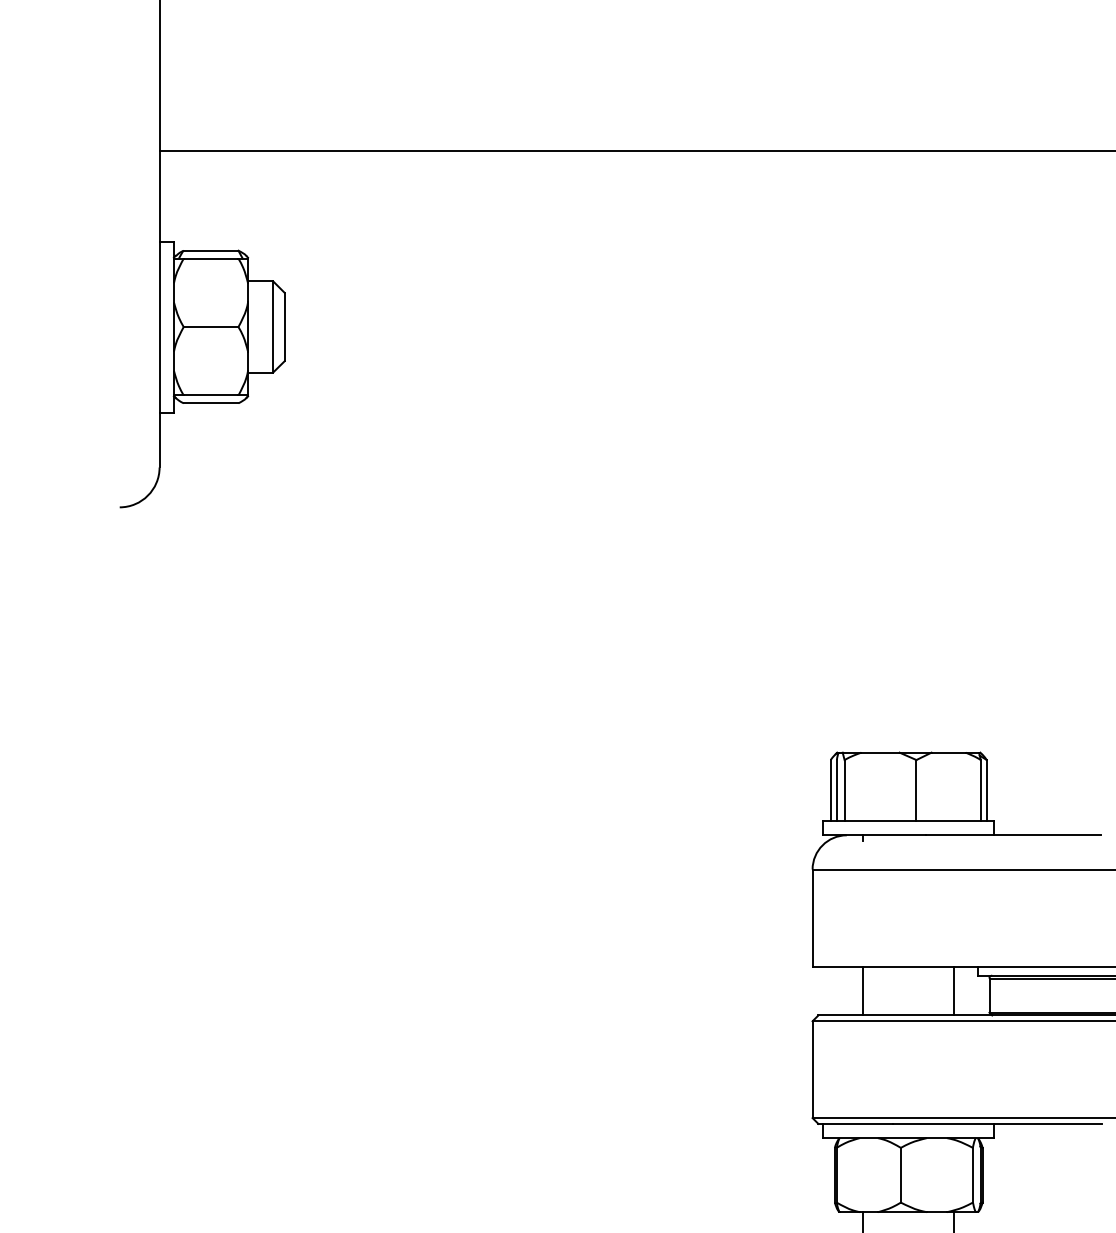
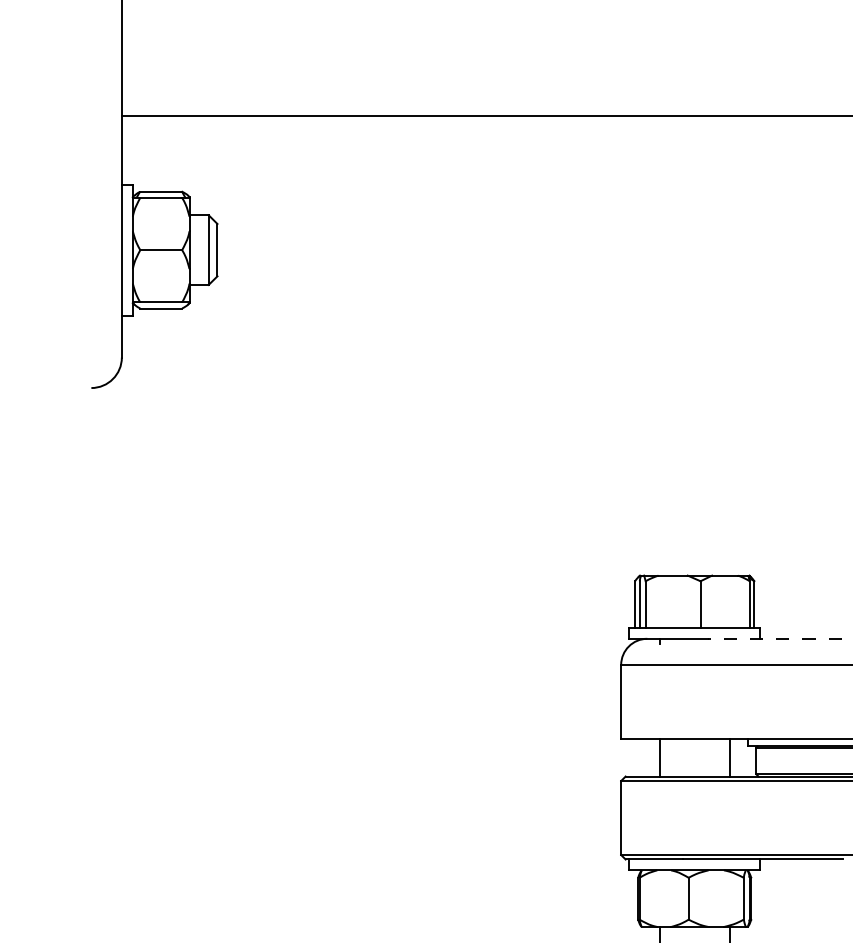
line: (1013, 834) -> (774, 638), solid -> dashed

